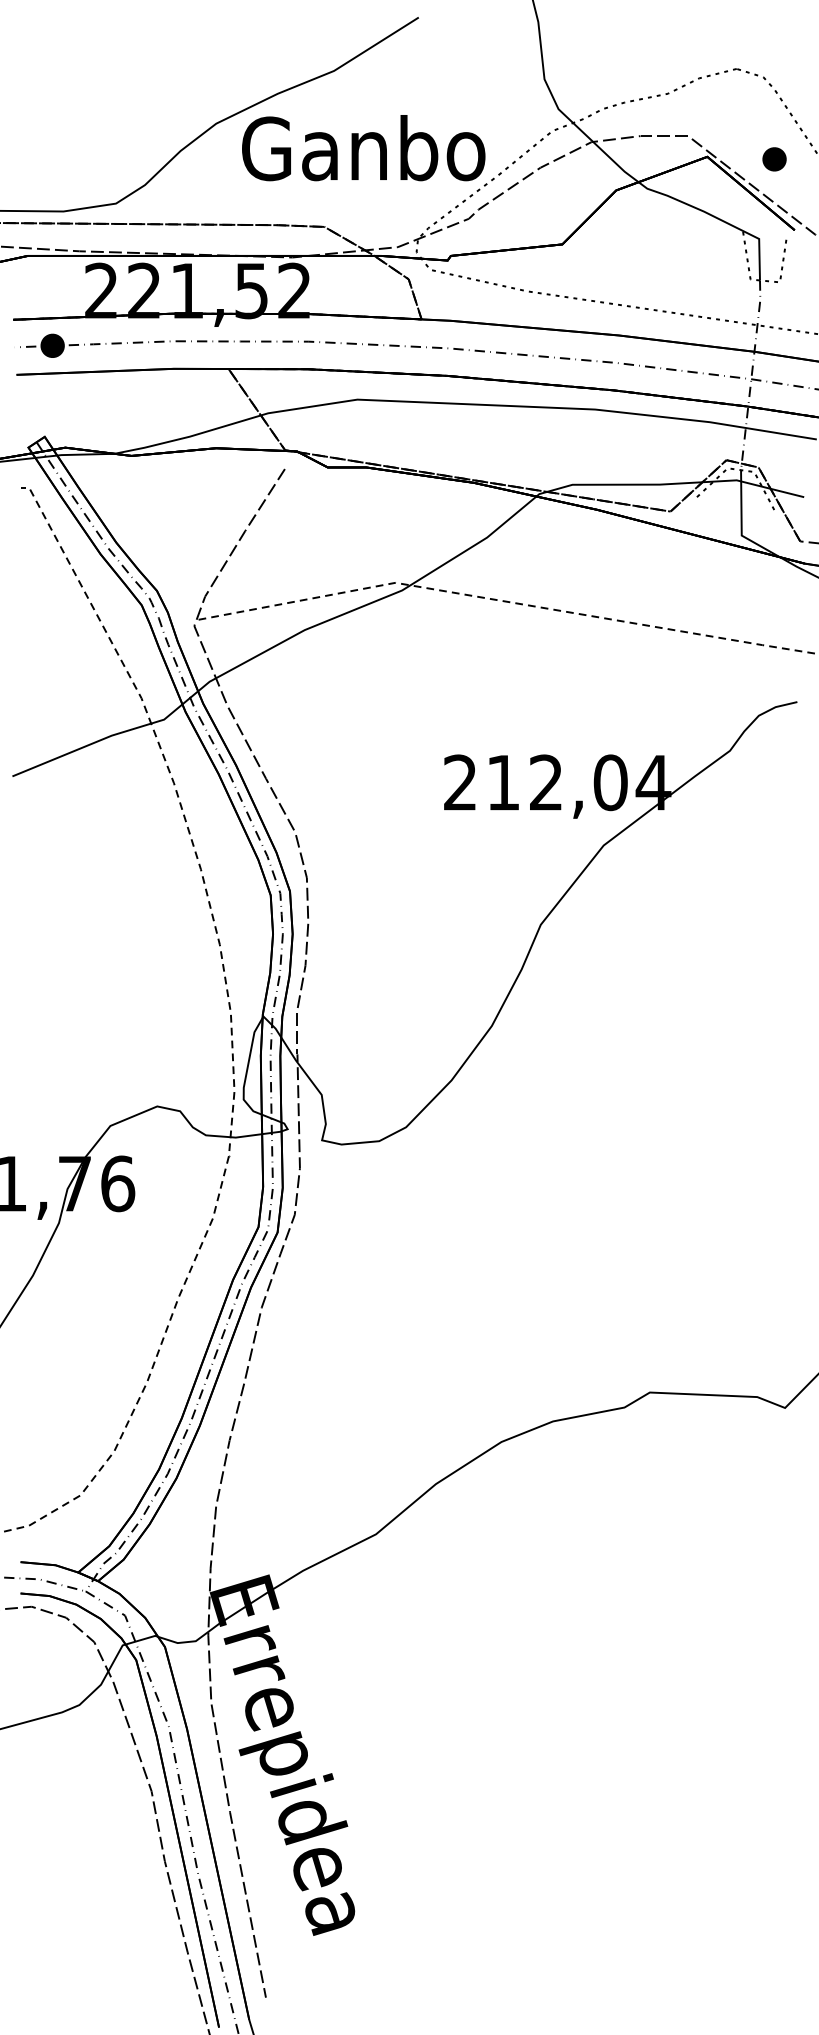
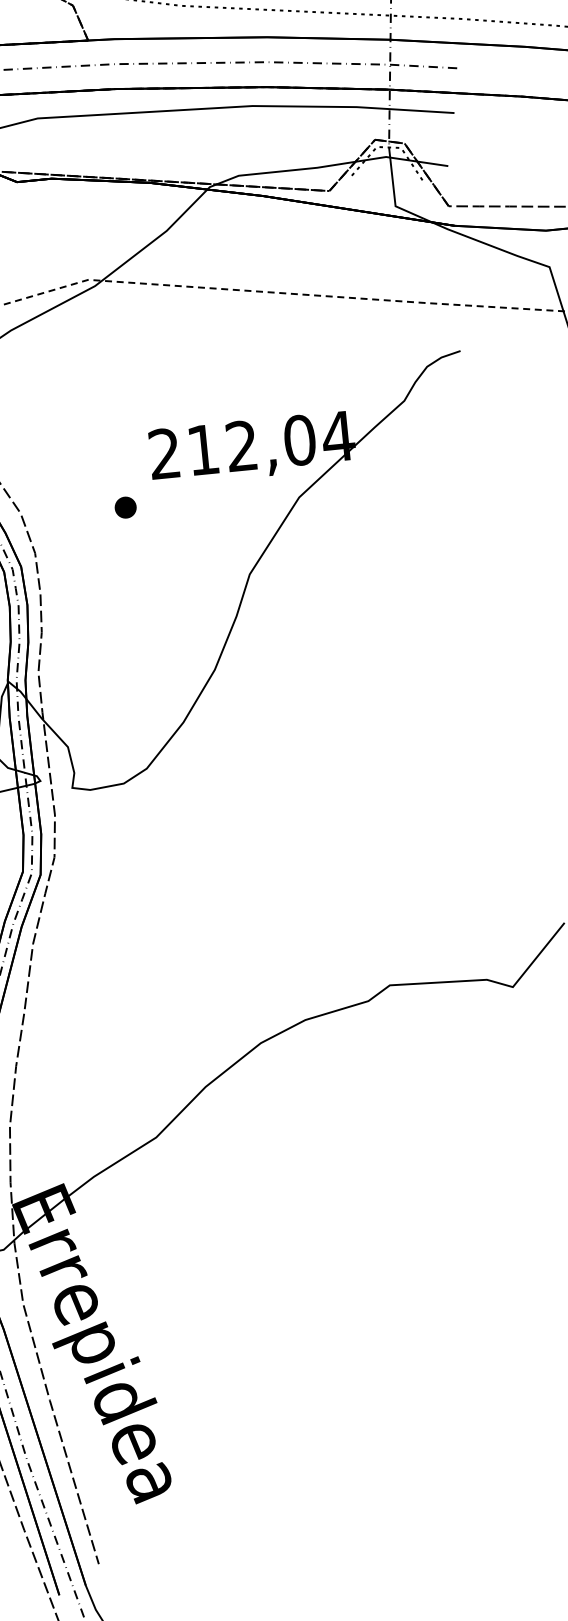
part: (411, 837) -> (125, 507), added

